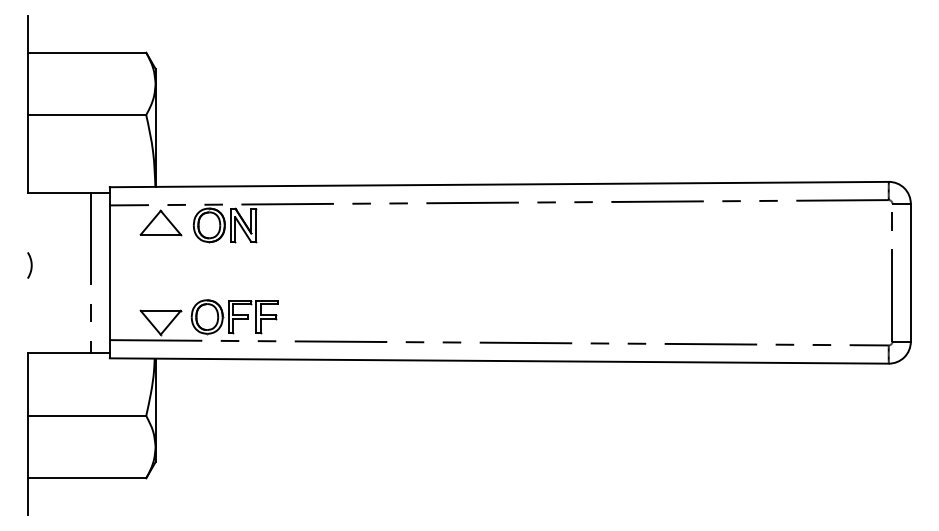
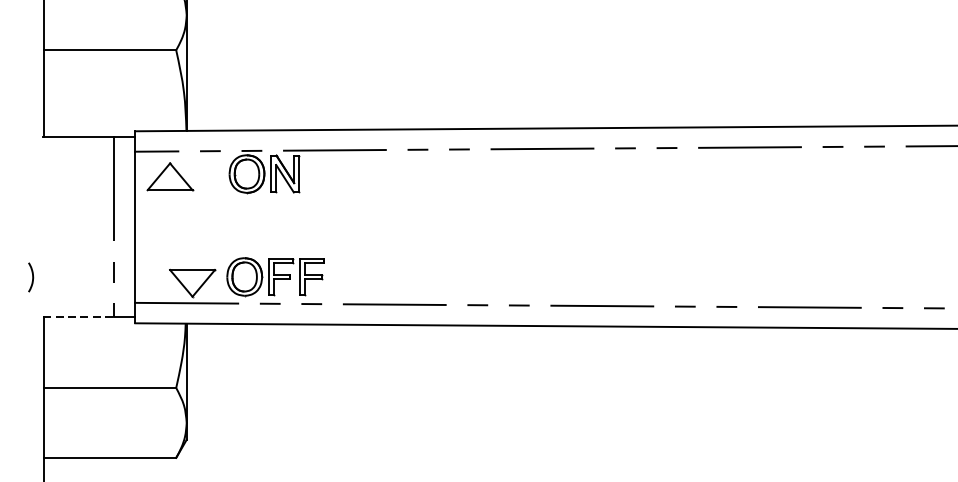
part: (160, 222) -> (169, 176), moved
curve: (30, 265) -> (31, 277), moved
line: (59, 352) -> (78, 316), solid -> dashed

